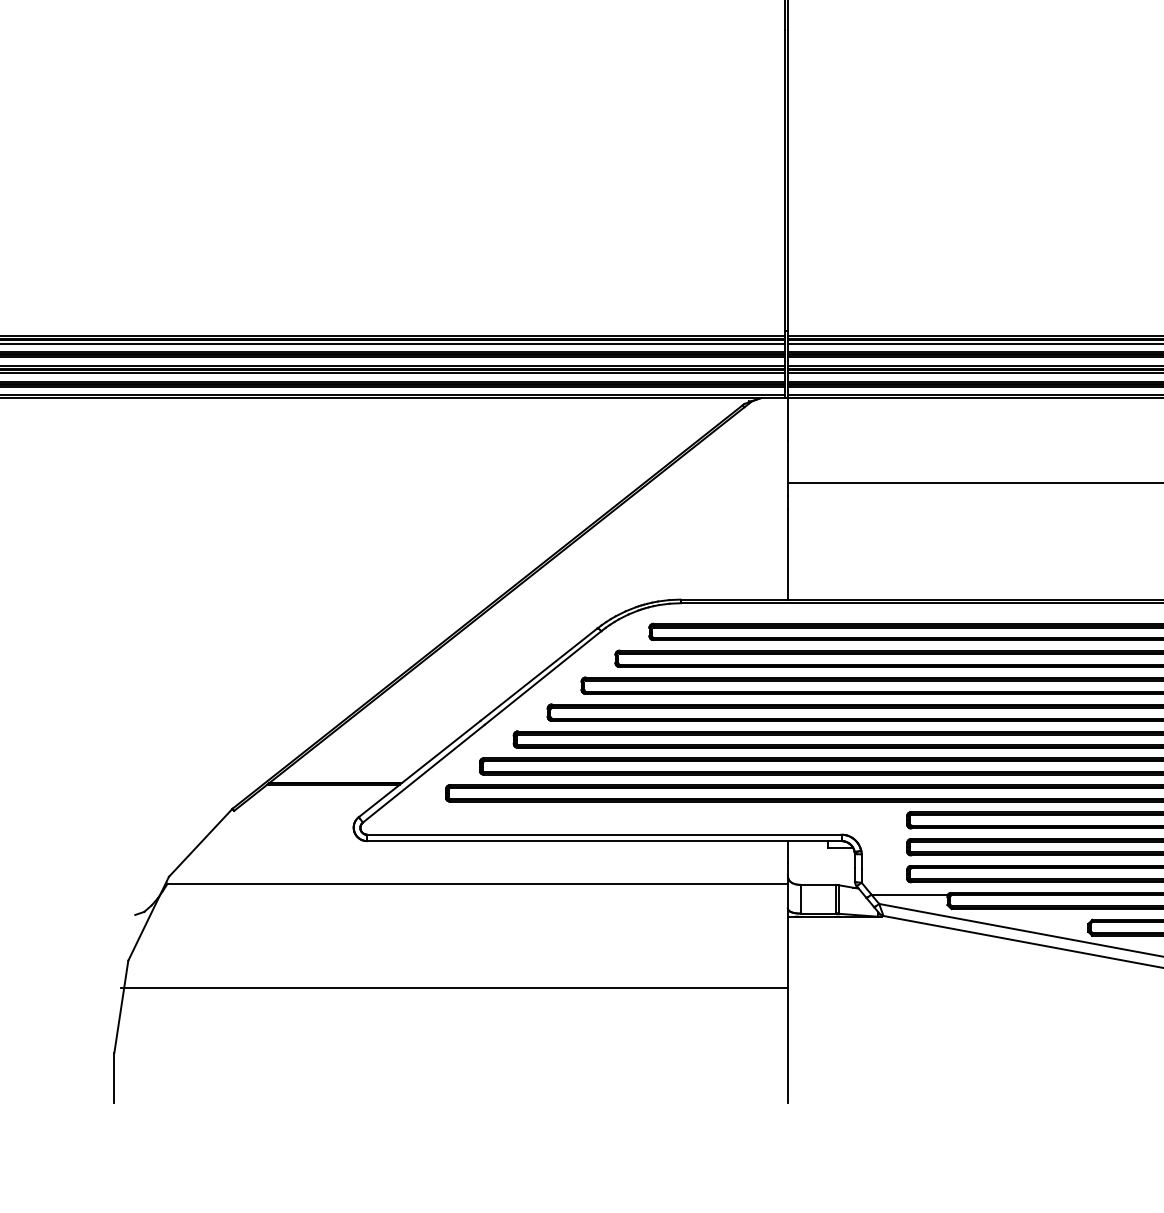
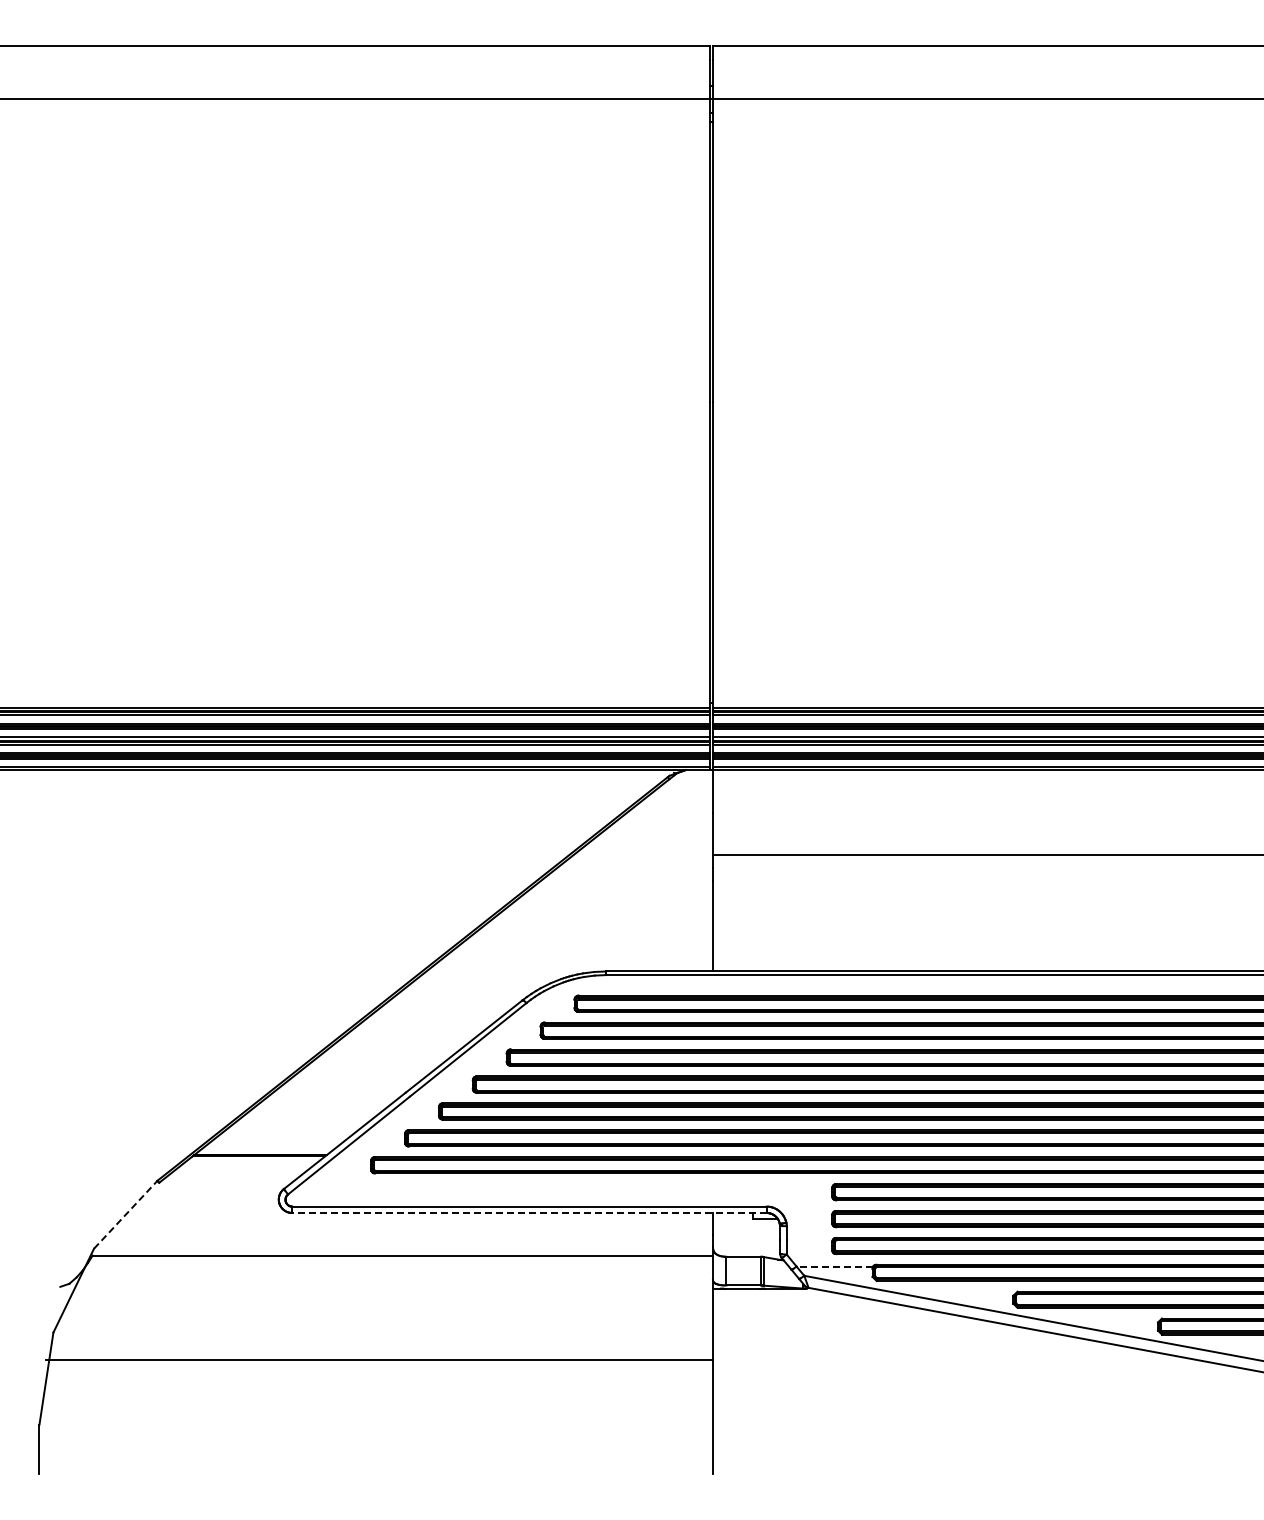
line: (603, 840) -> (528, 1212), solid -> dashed
line: (200, 842) -> (125, 1214), solid -> dashed
line: (909, 894) -> (834, 1266), solid -> dashed

